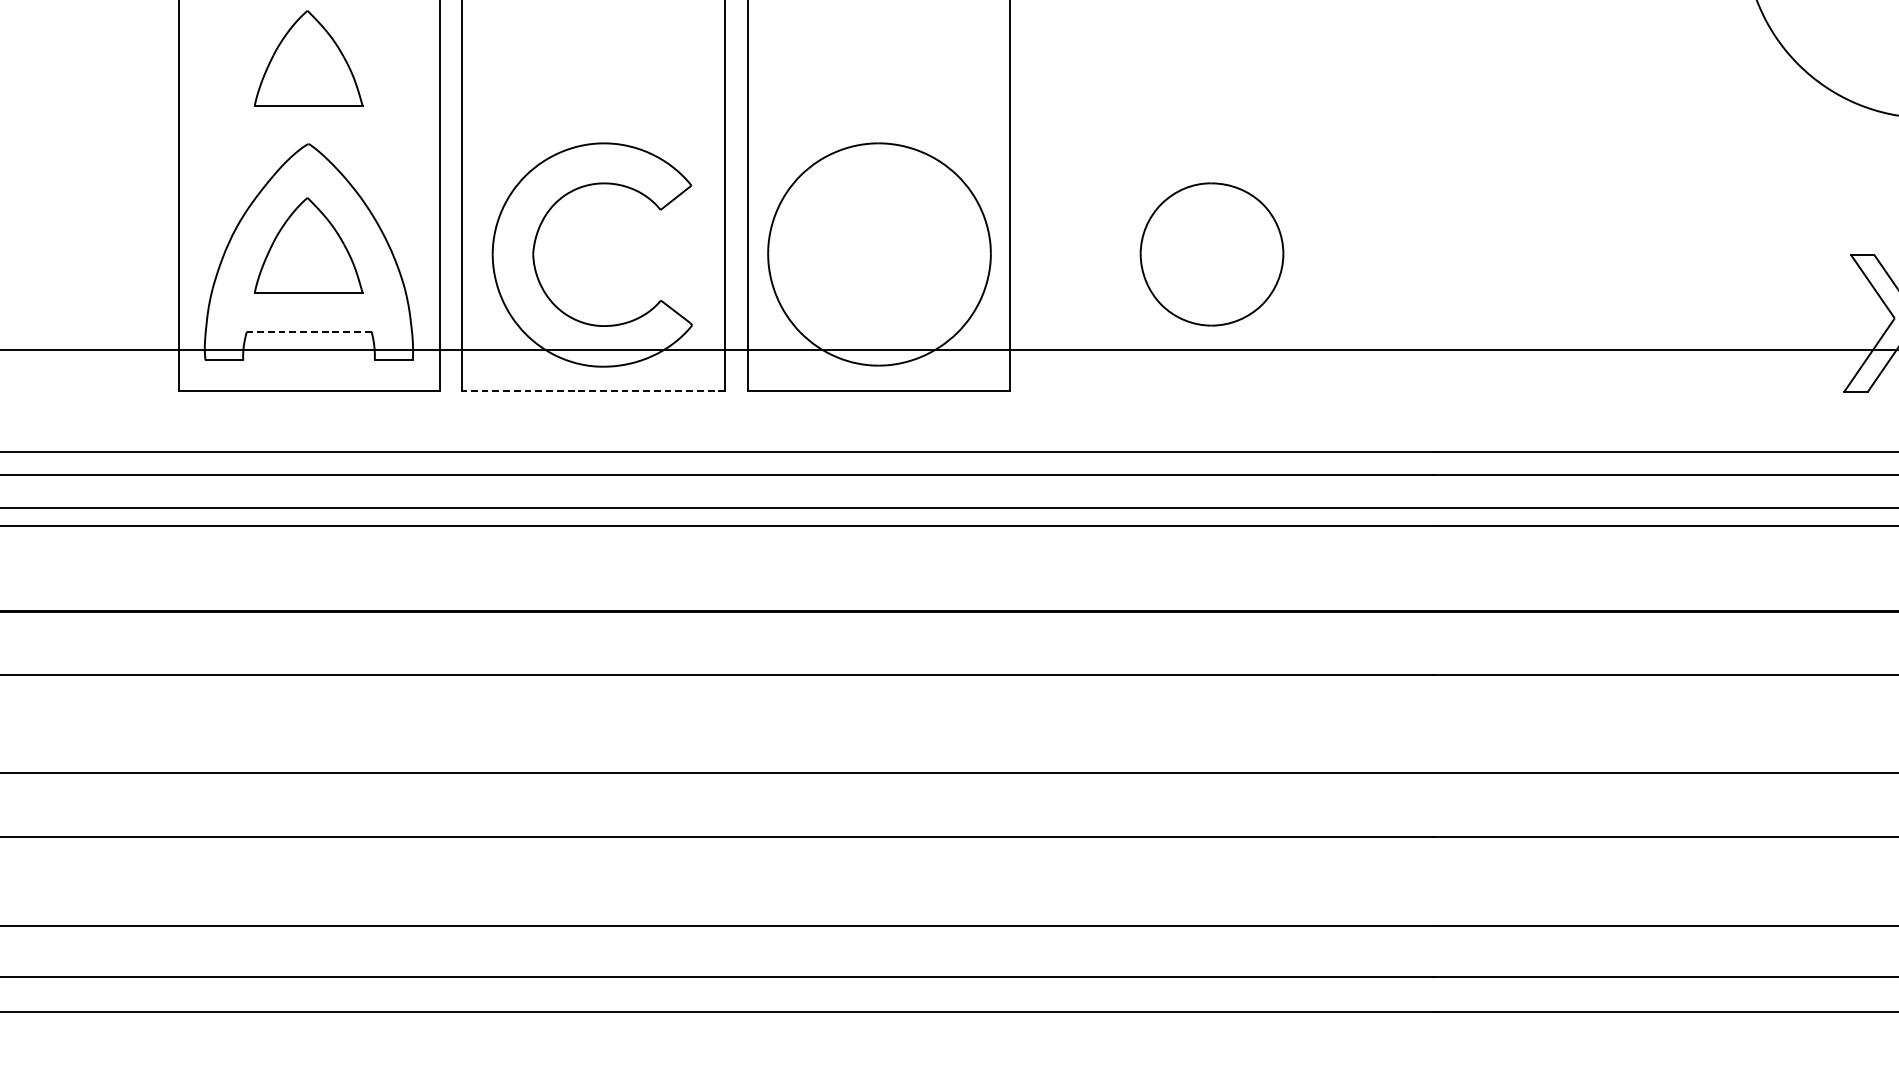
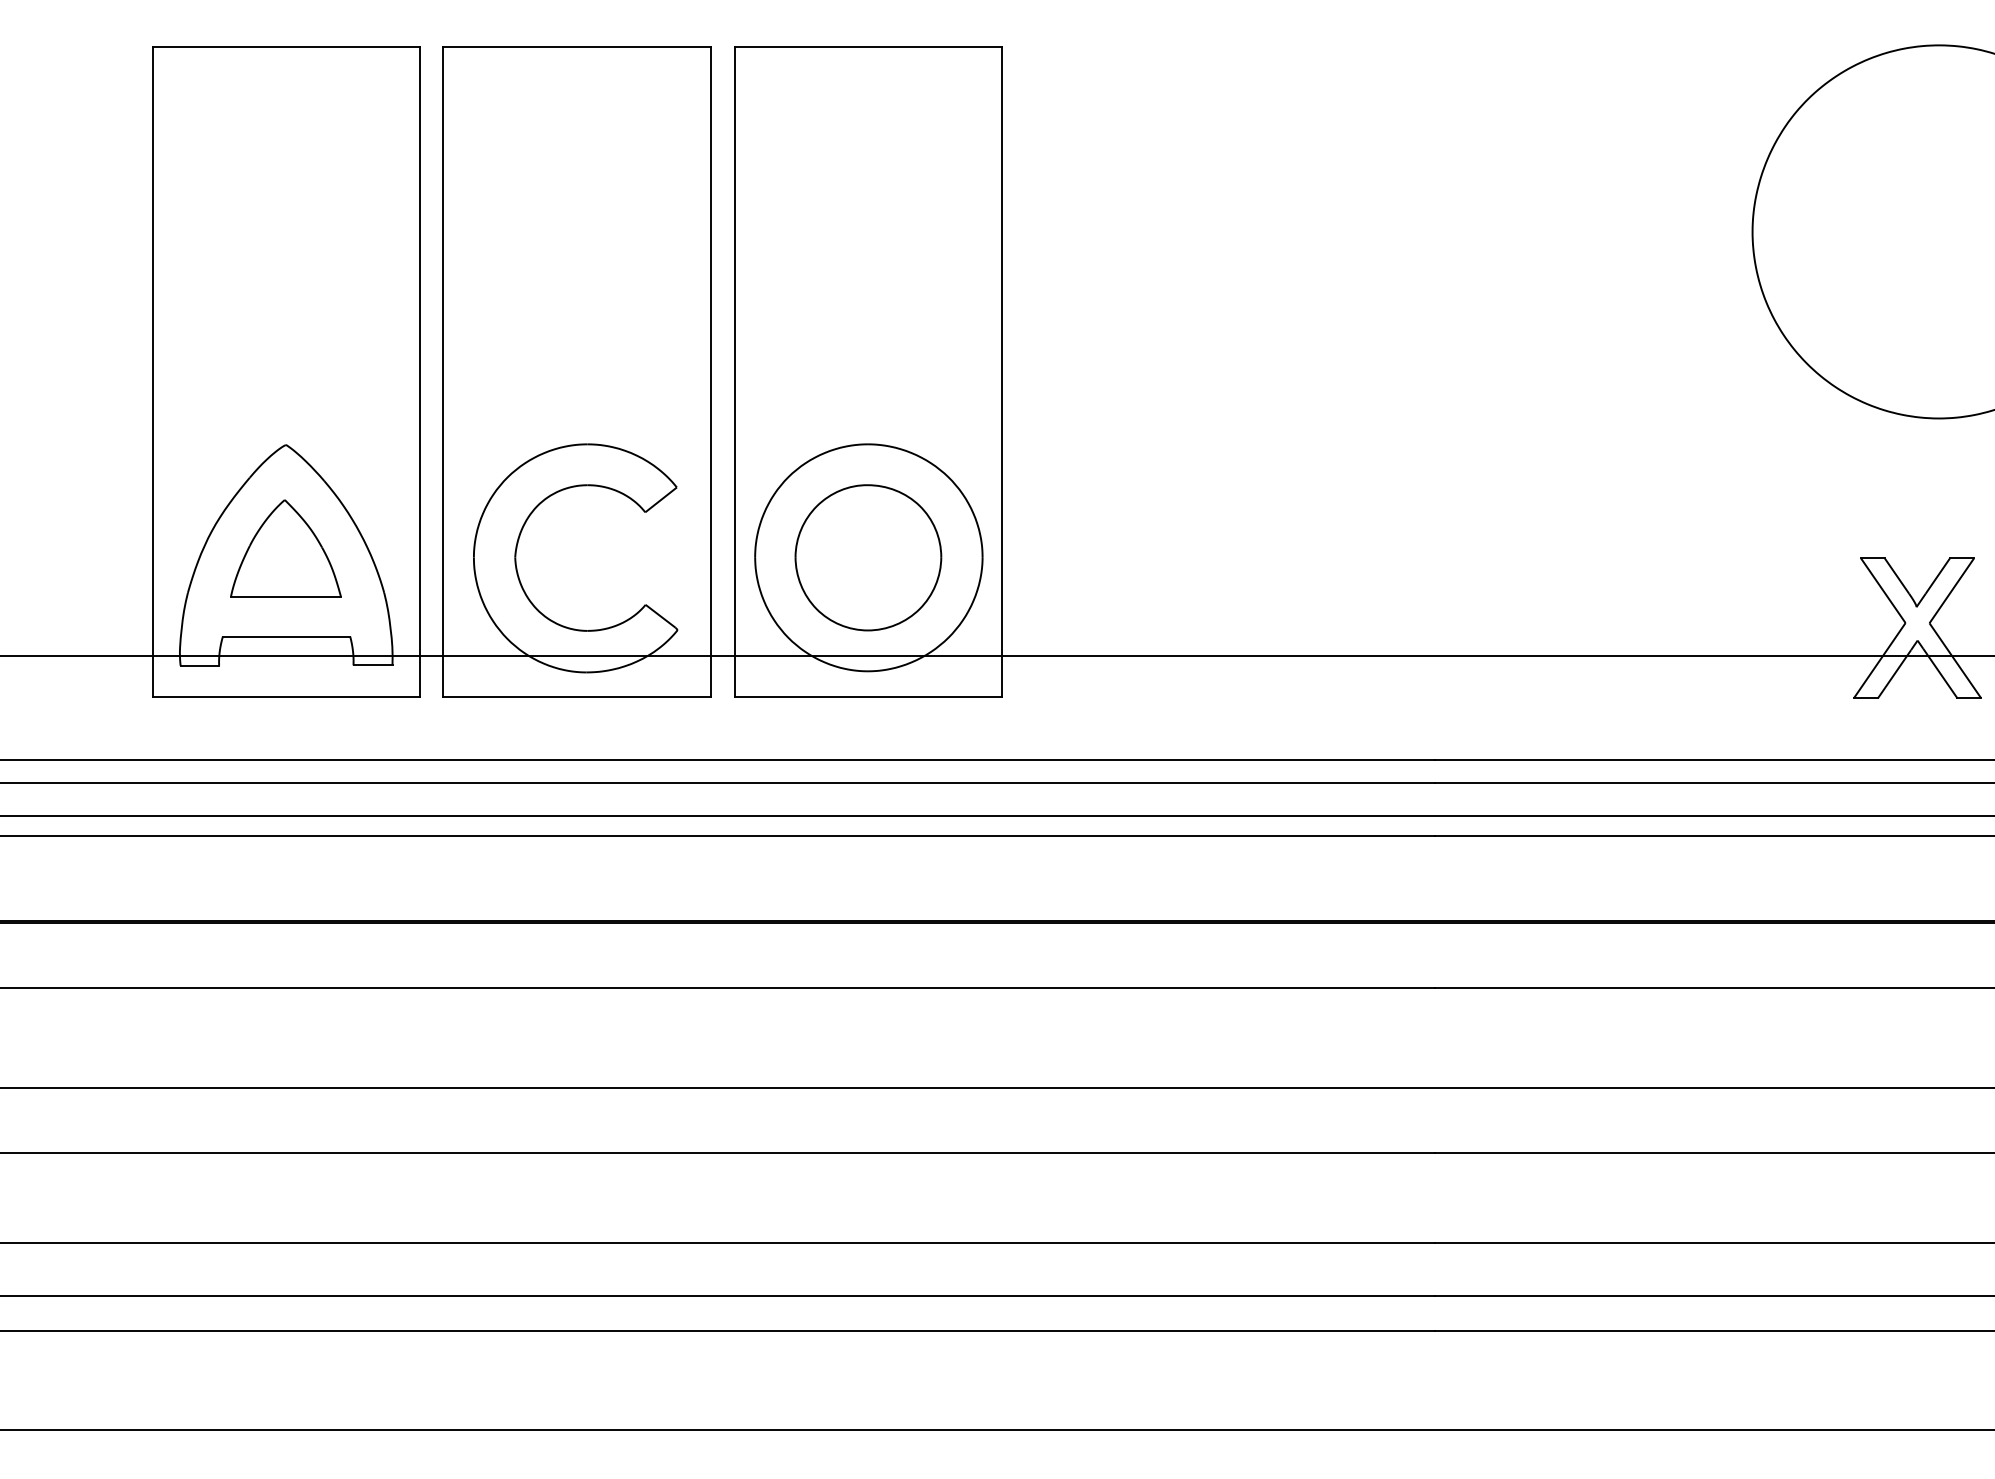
part: (308, 58) -> (285, 357), removed
part: (1212, 254) -> (868, 557), moved
line: (309, 331) -> (286, 636), dashed -> solid
line: (593, 390) -> (576, 696), dashed -> solid

